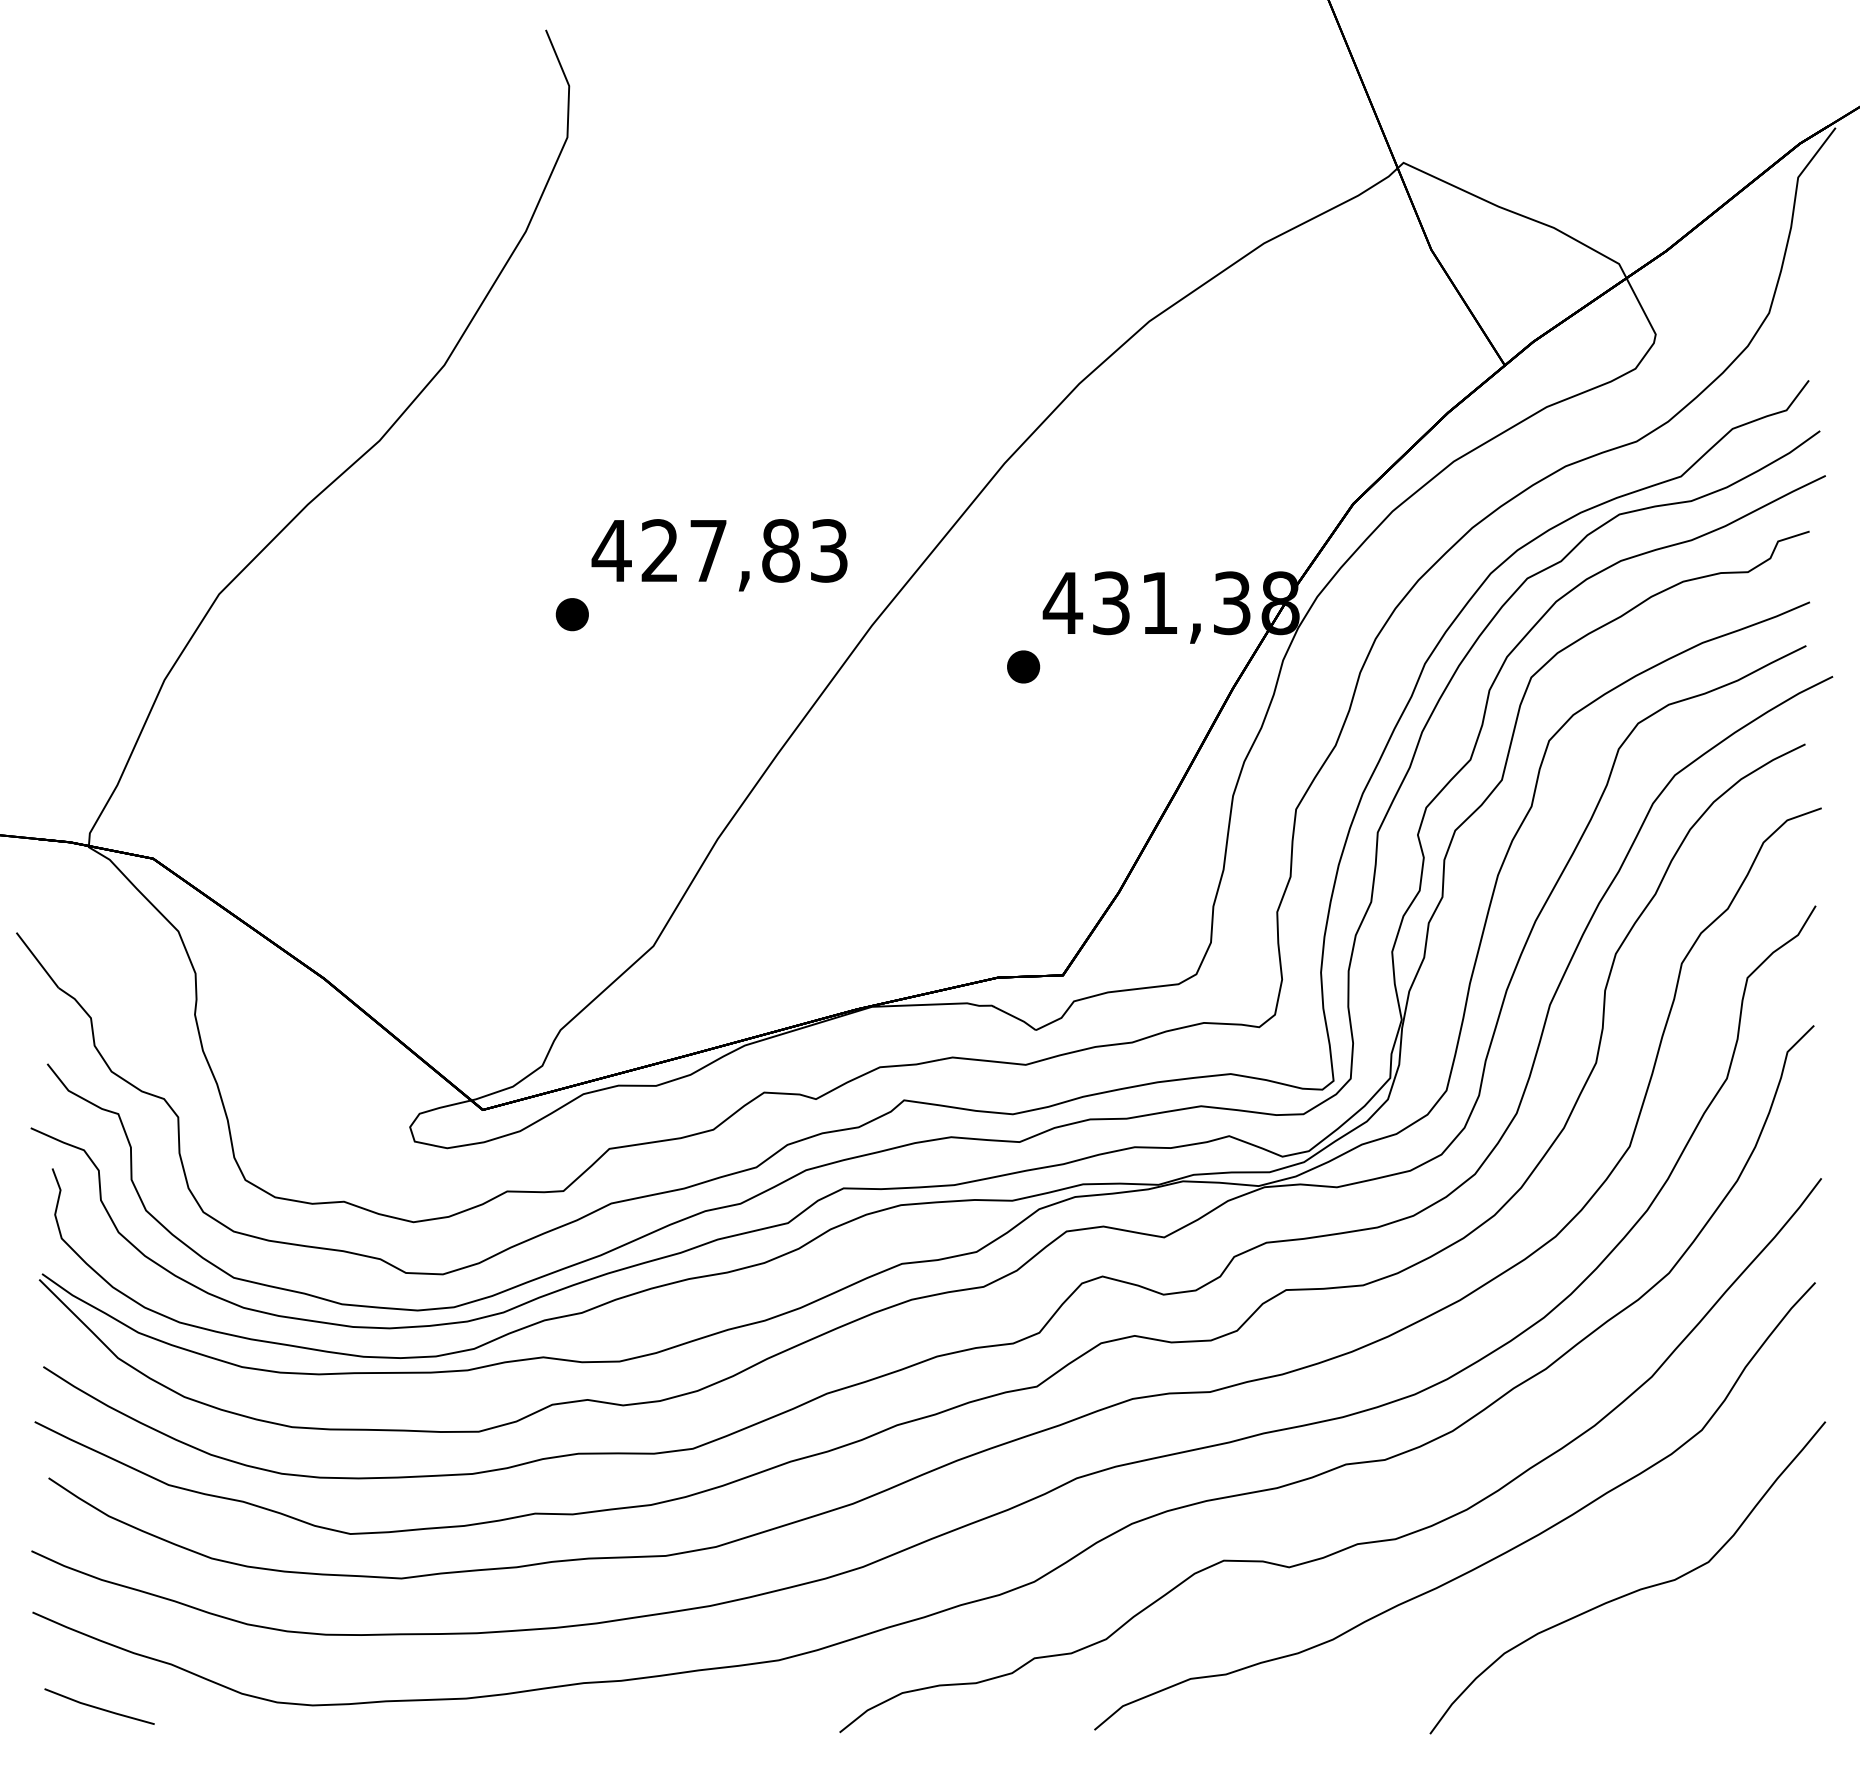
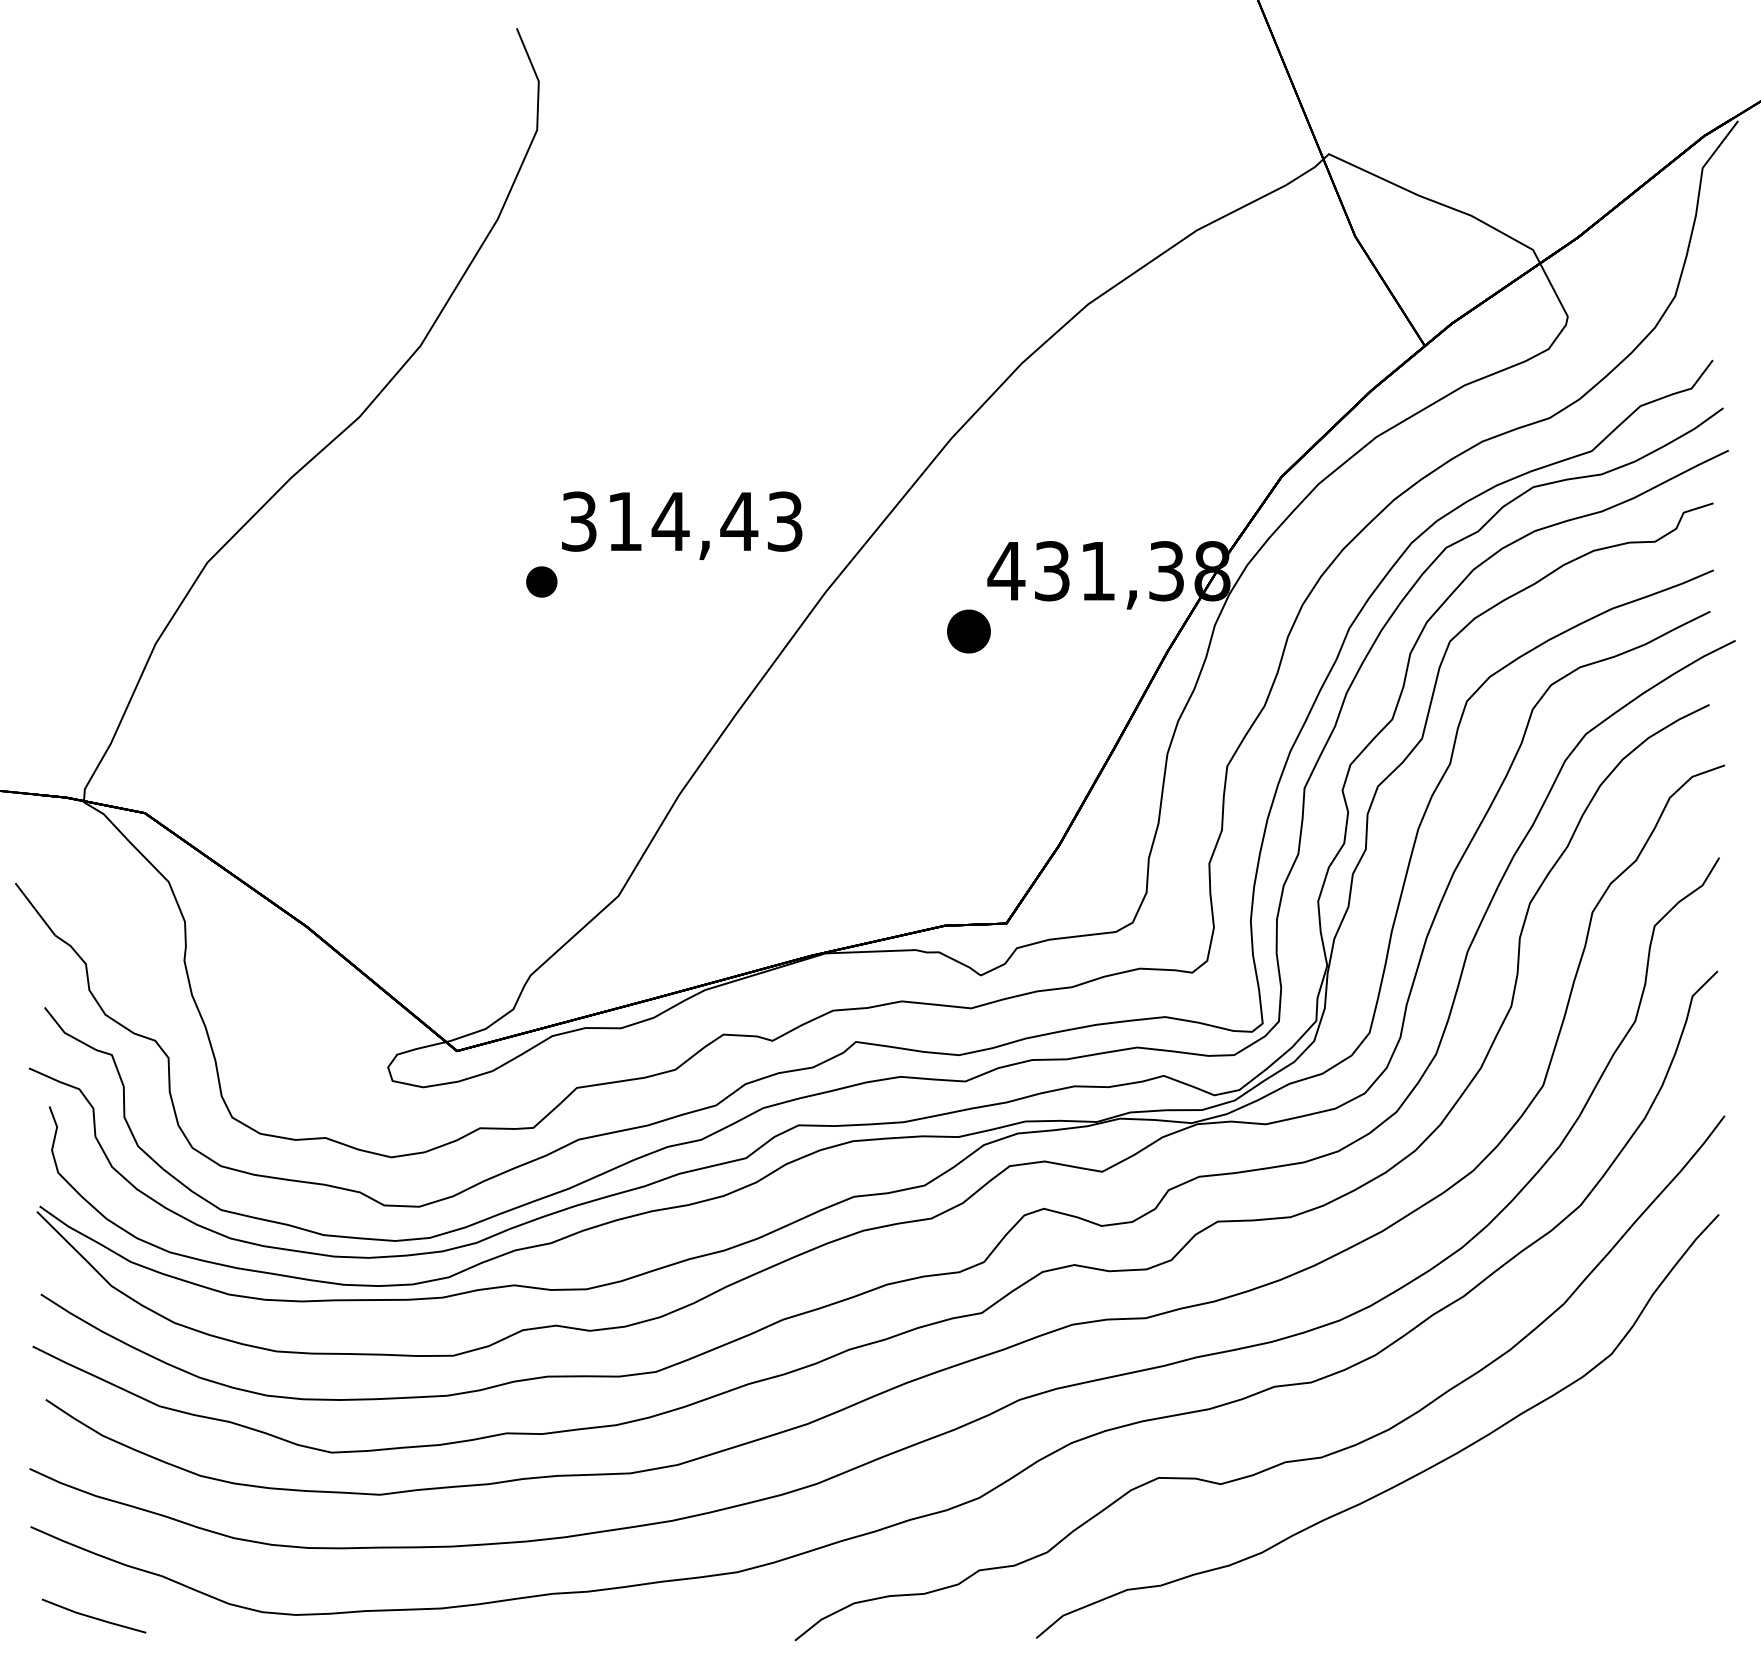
text: (695, 550) -> (658, 521), 427,83 -> 314,43
part: (1023, 666) -> (969, 631), size x1.4
part: (1634, 1590) -> (1547, 1506), removed

